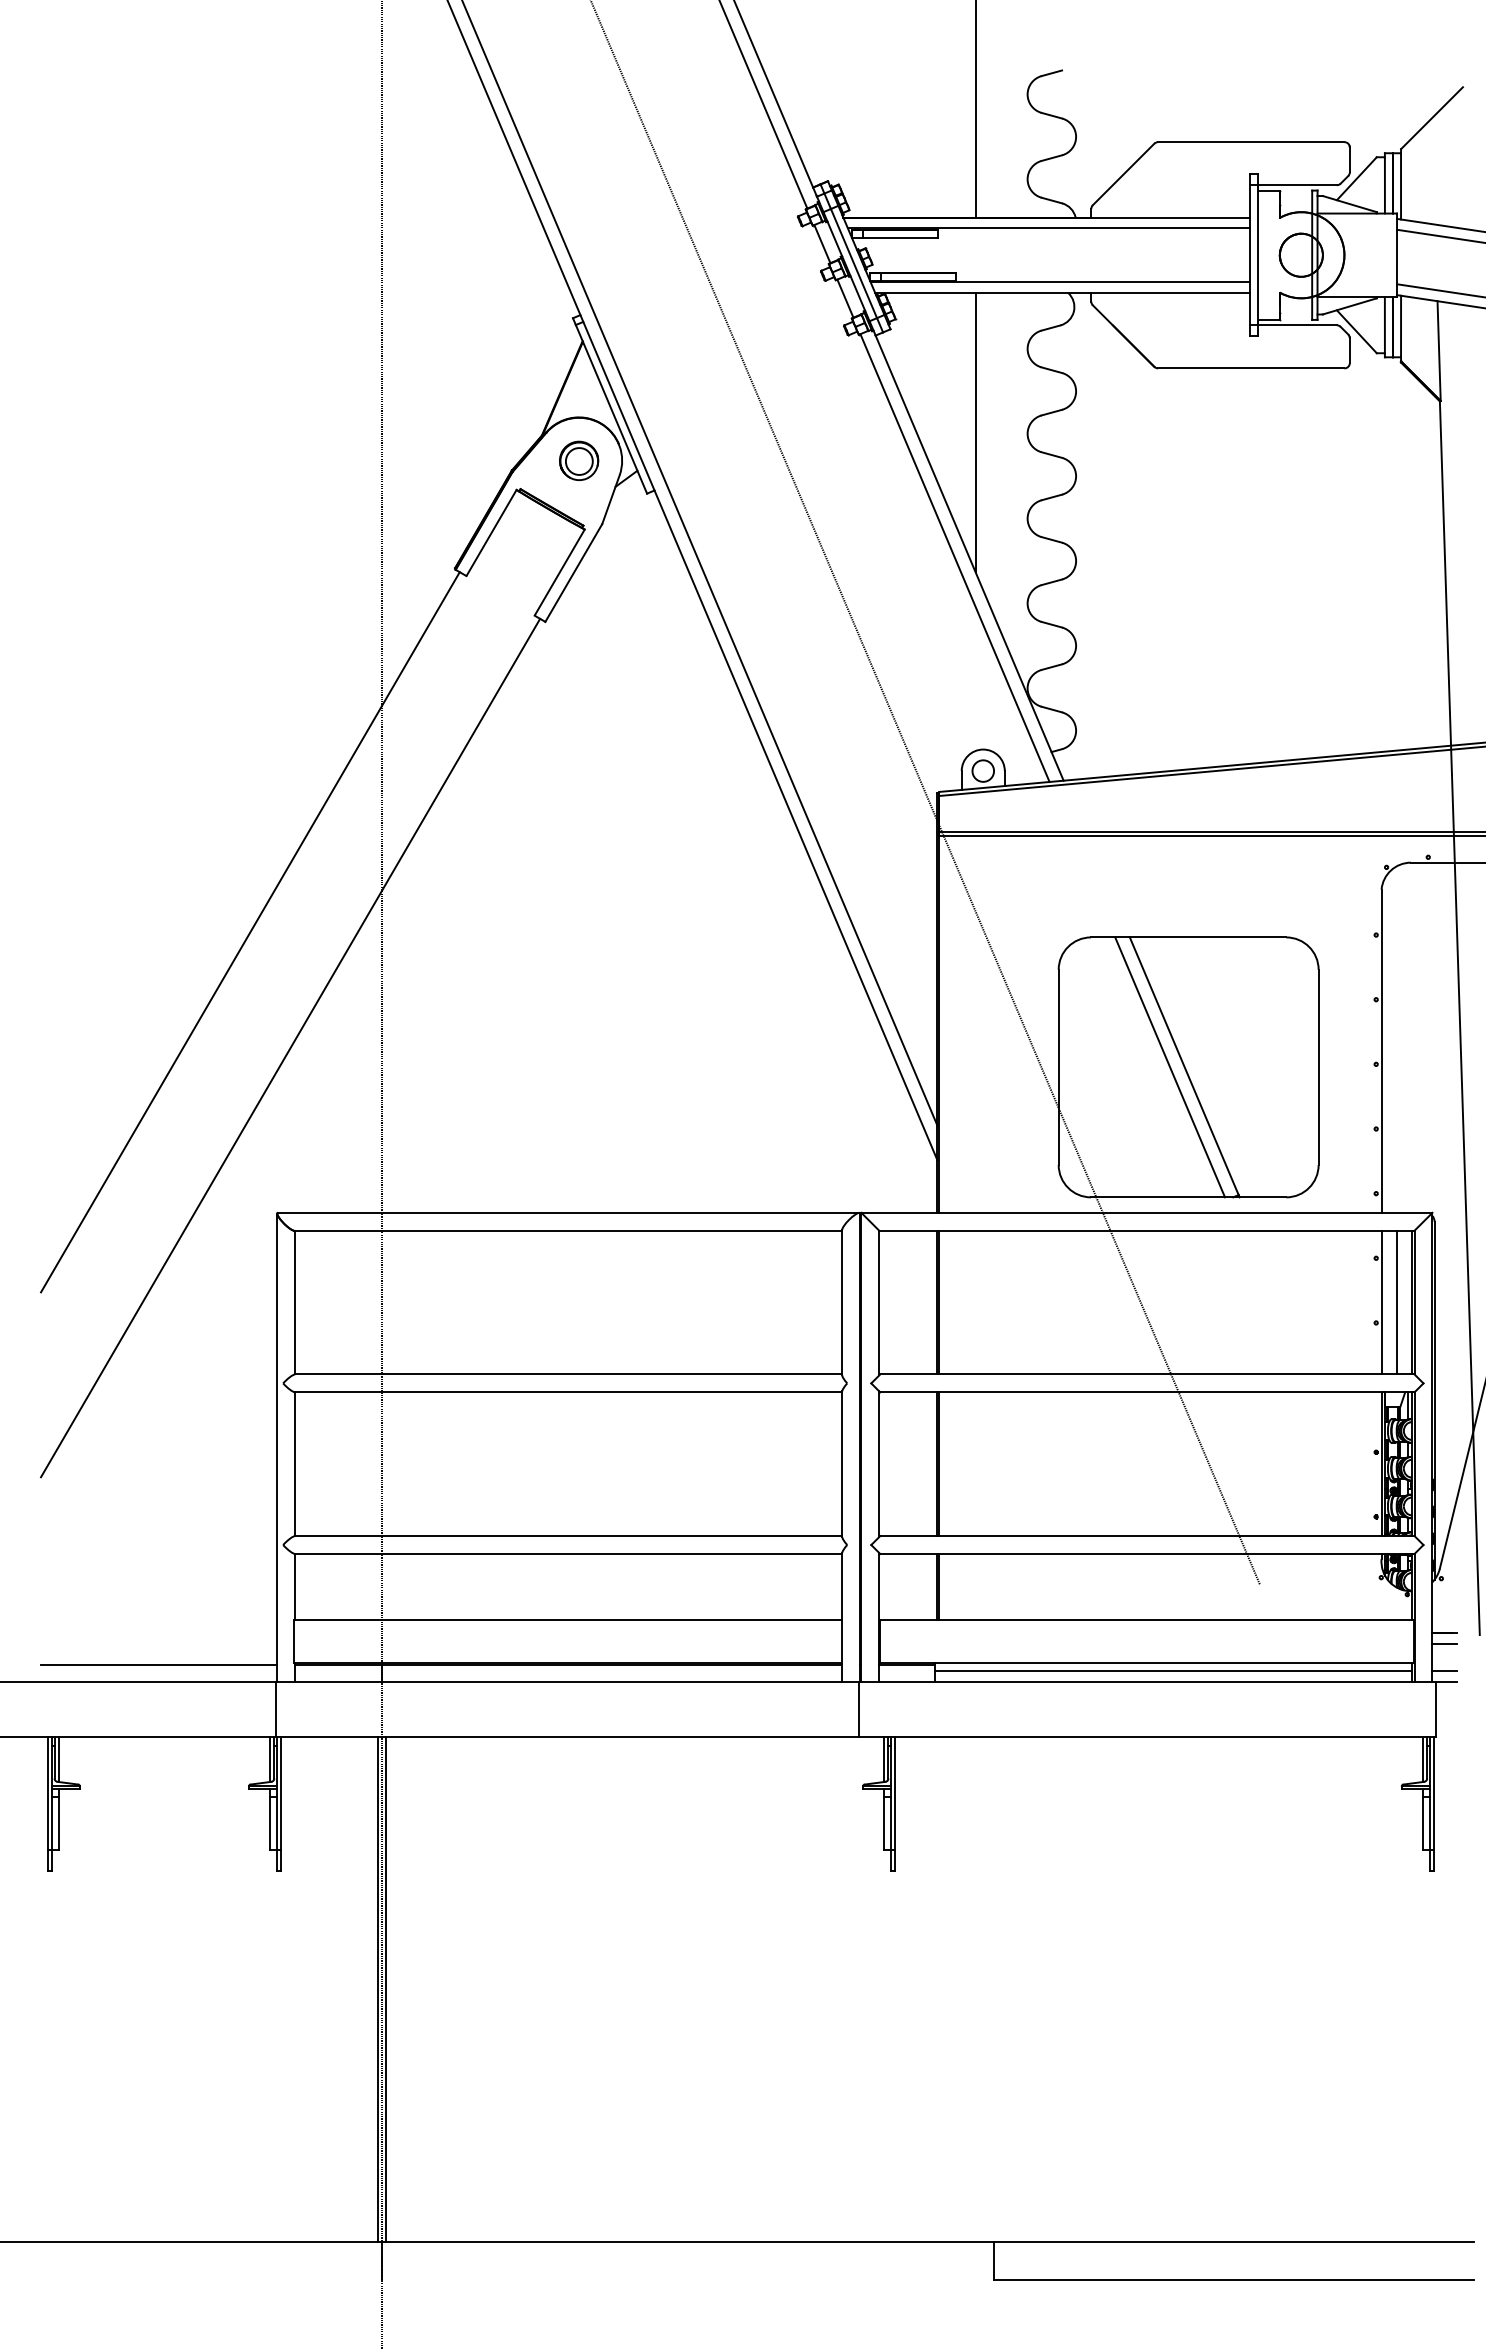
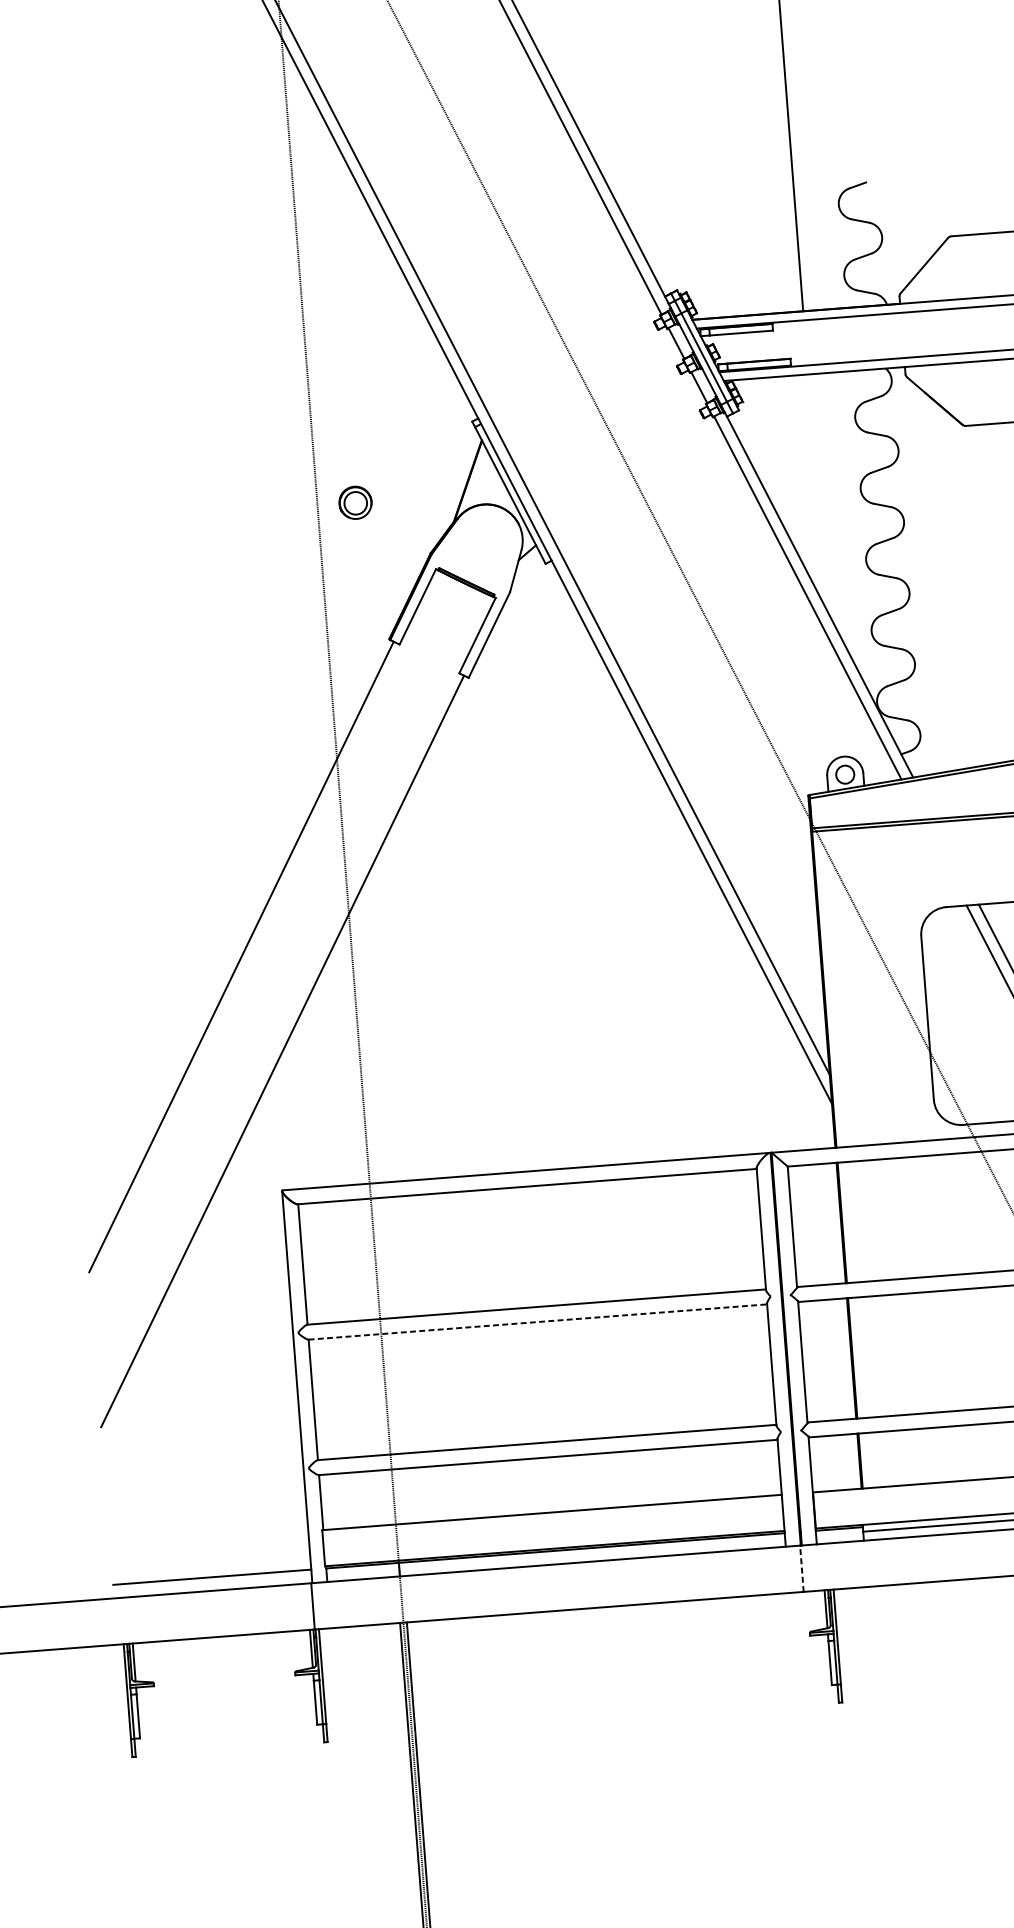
line: (975, 432) -> (816, 491), removed
part: (579, 460) -> (355, 502), moved
line: (568, 1392) -> (537, 1322), solid -> dashed
line: (859, 1709) -> (802, 1569), solid -> dashed

